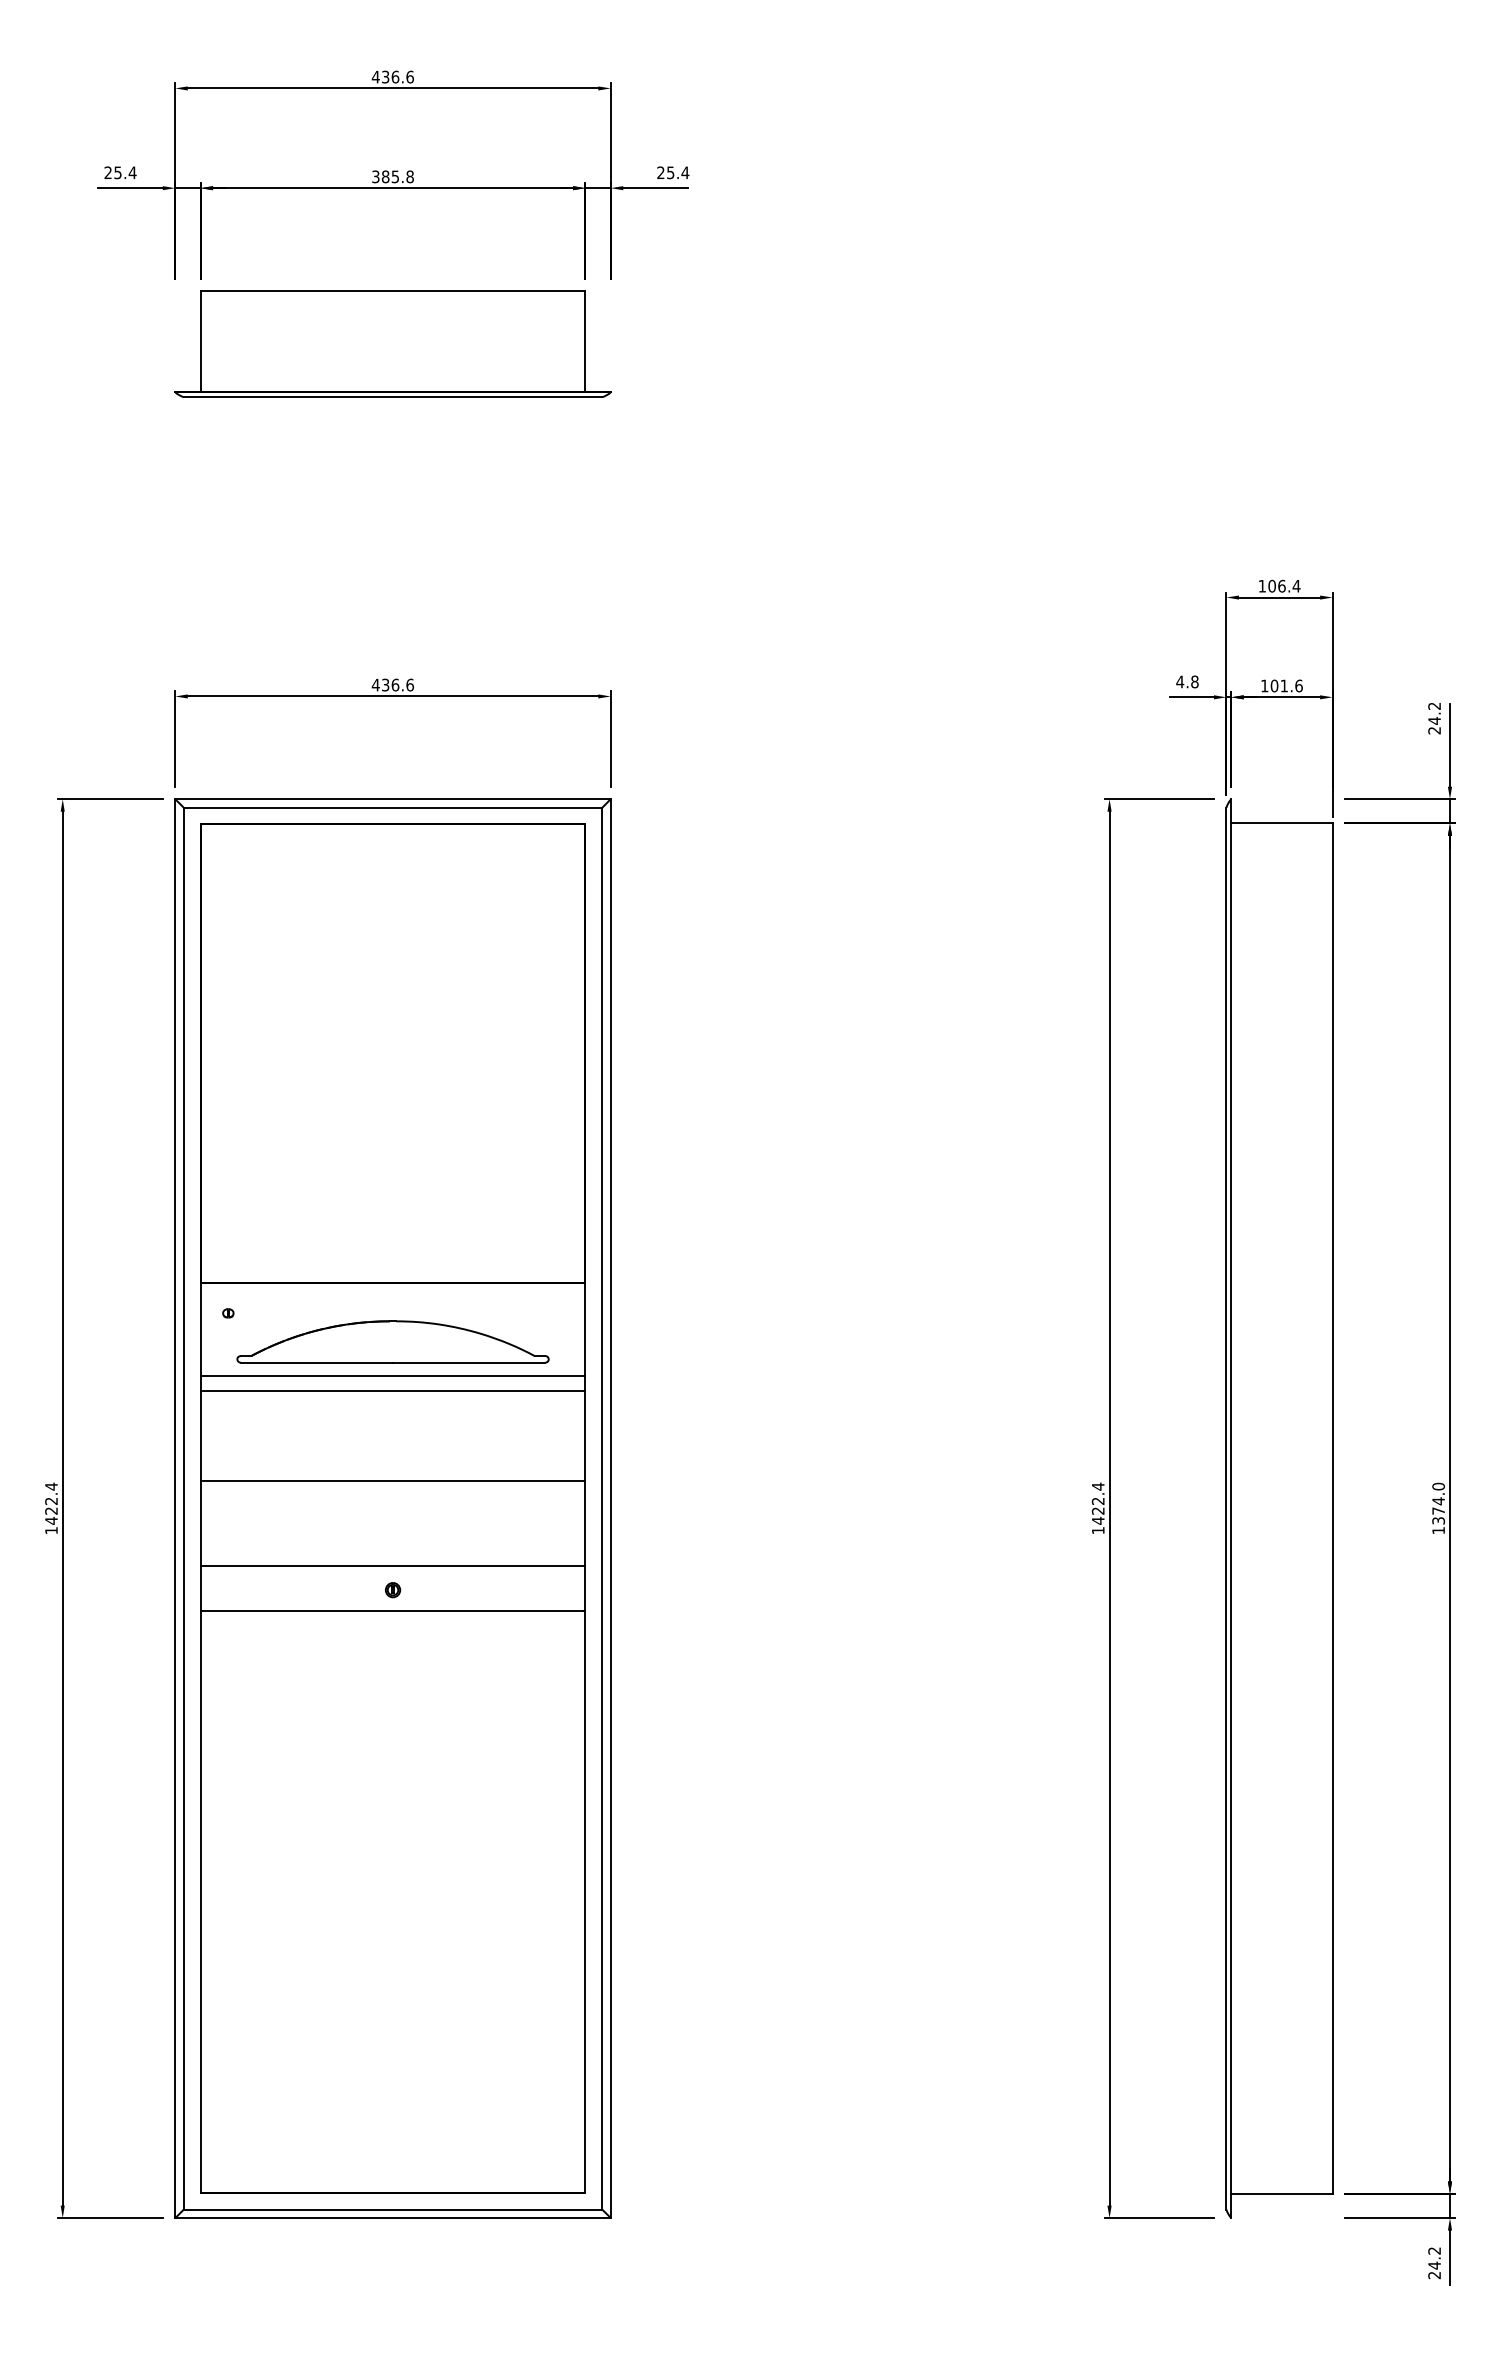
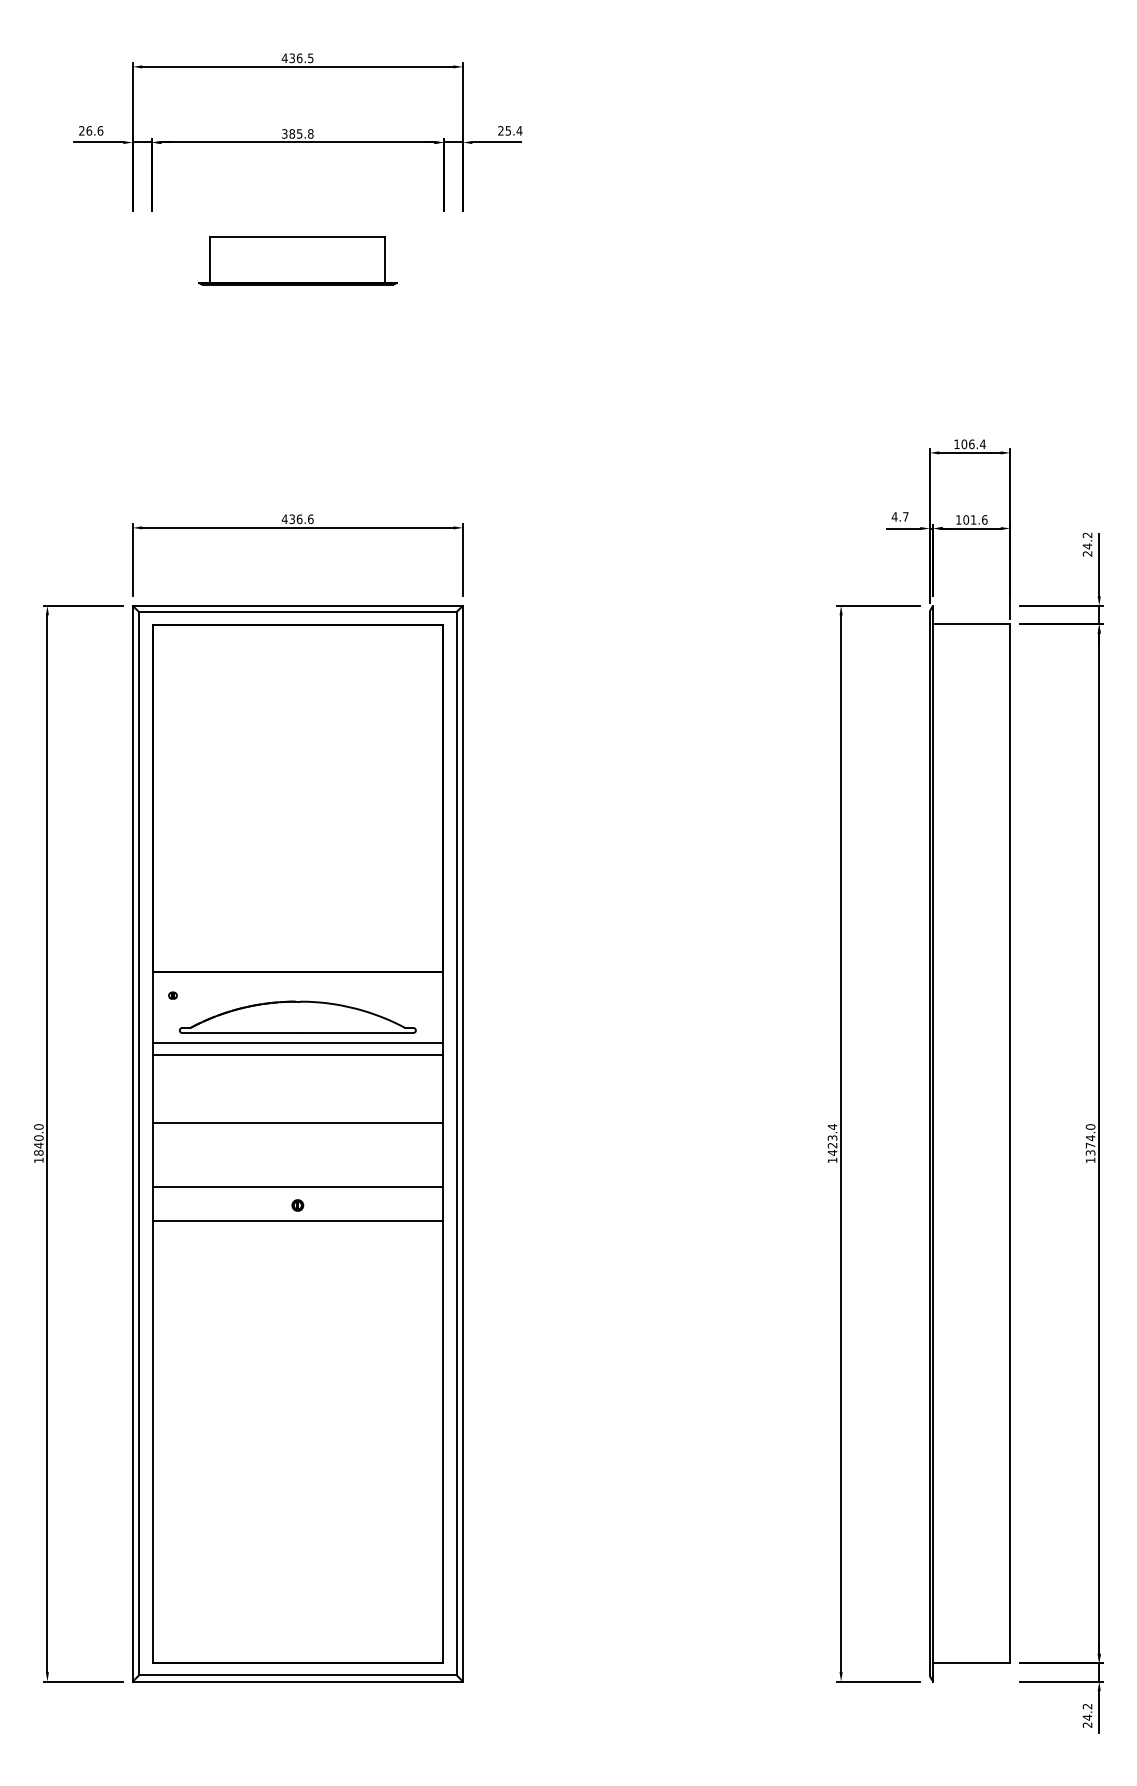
text: (409, 76) -> (310, 57), 436.6 -> 436.5
text: (125, 172) -> (95, 130), 25.4 -> 26.6
part: (392, 343) -> (297, 260), size x0.6
text: (1194, 681) -> (905, 516), 4.8 -> 4.7
text: (1098, 1500) -> (832, 1137), 1422.4 -> 1423.4
text: (51, 1503) -> (38, 1139), 1422.4 -> 1840.0

